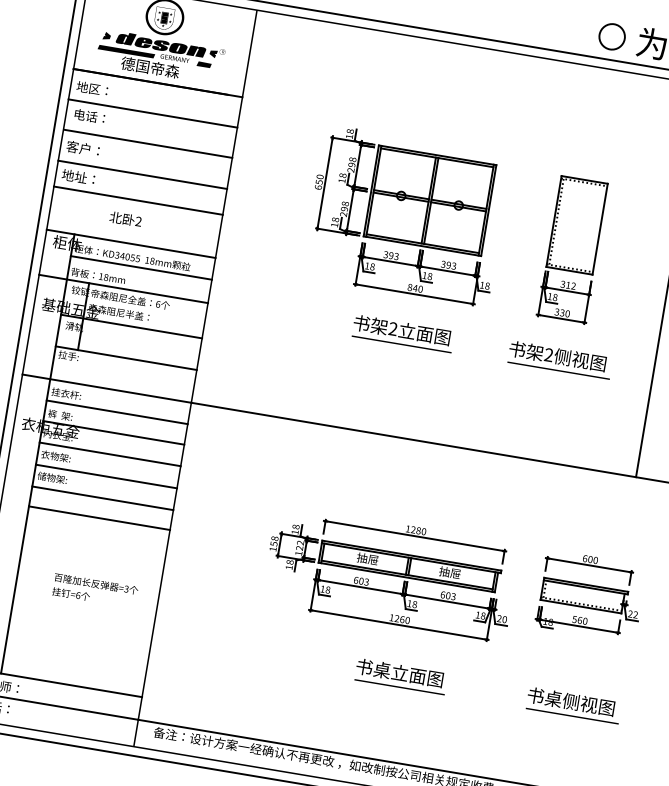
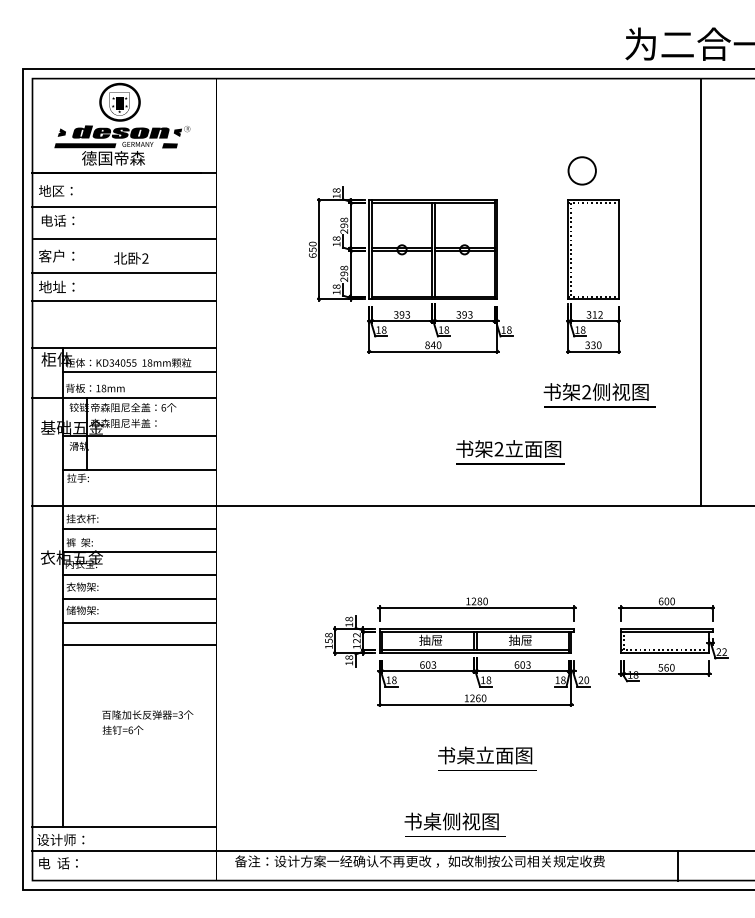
circle: (611, 36) -> (581, 170), moved
text: (125, 219) -> (131, 258), moved
text: (403, 333) -> (510, 452), moved
text: (573, 704) -> (454, 824), moved

